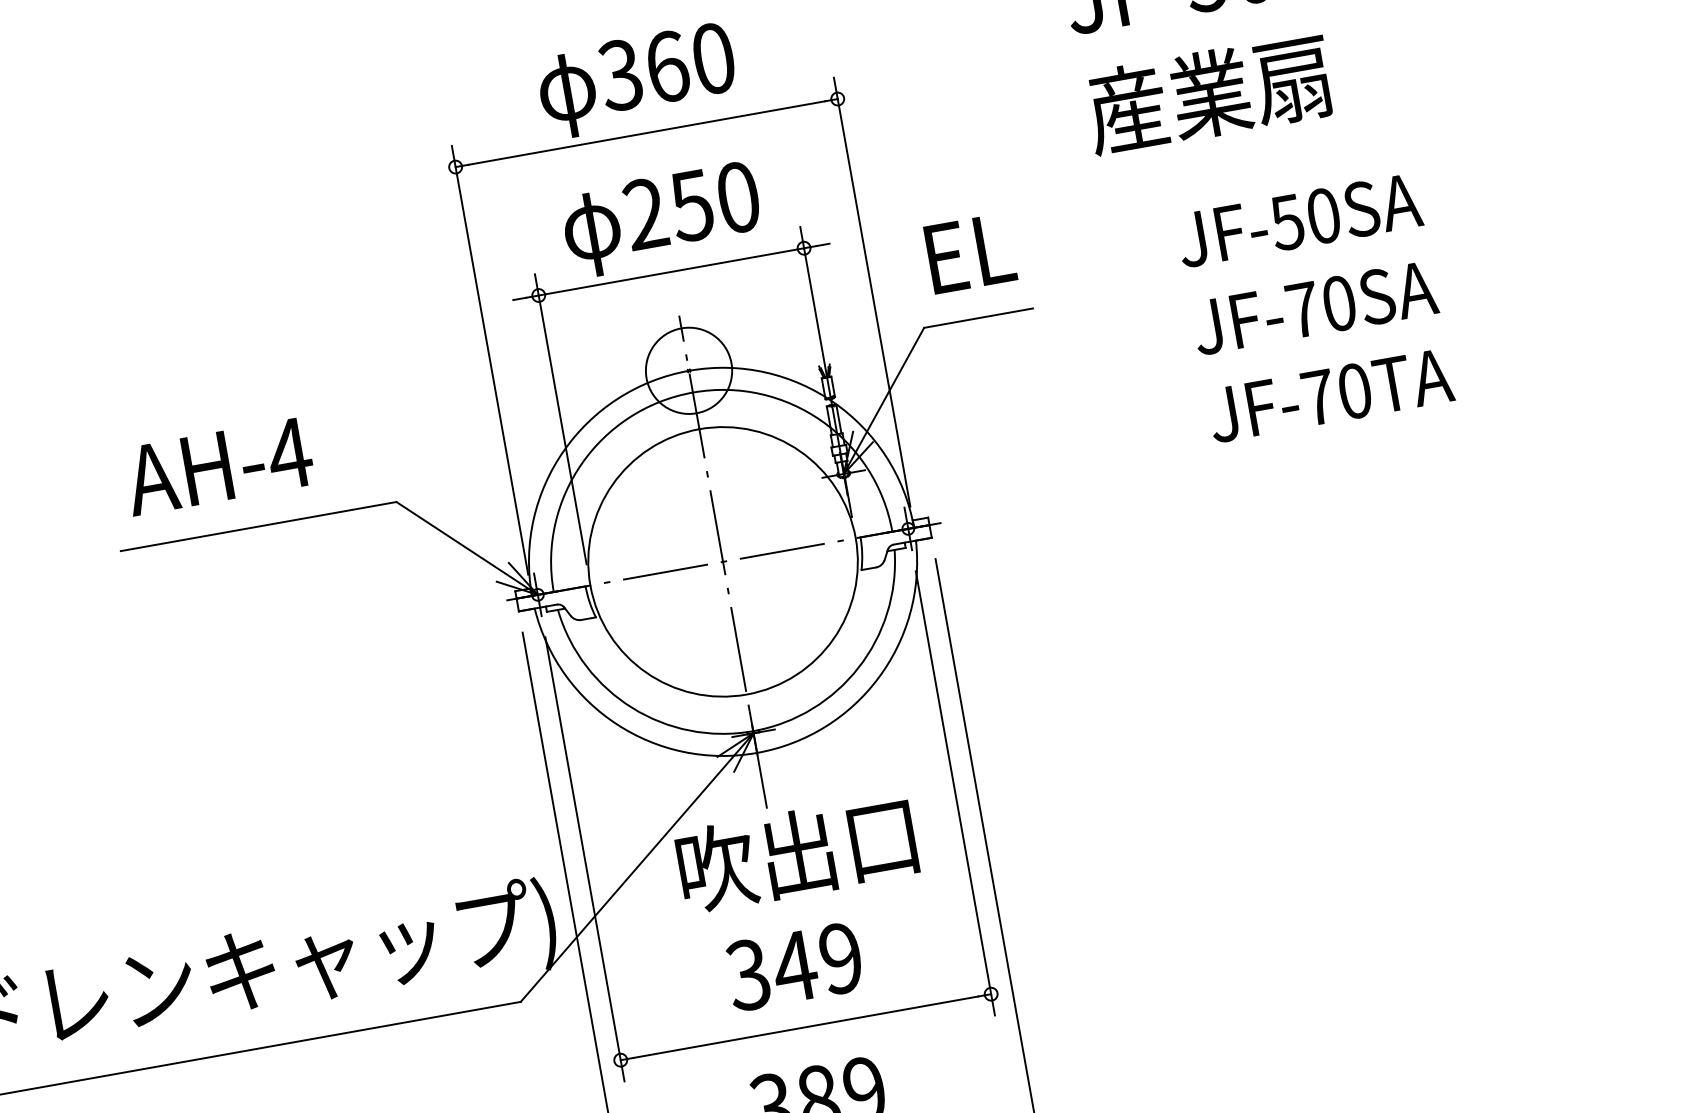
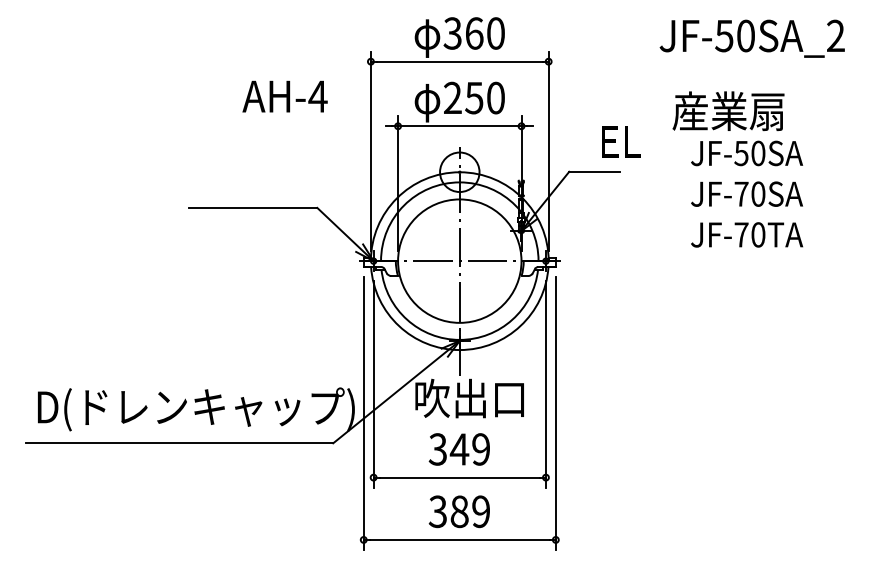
text: (1208, 92) -> (728, 110), moved
text: (971, 252) -> (621, 141), moved
text: (217, 466) -> (284, 96), moved

